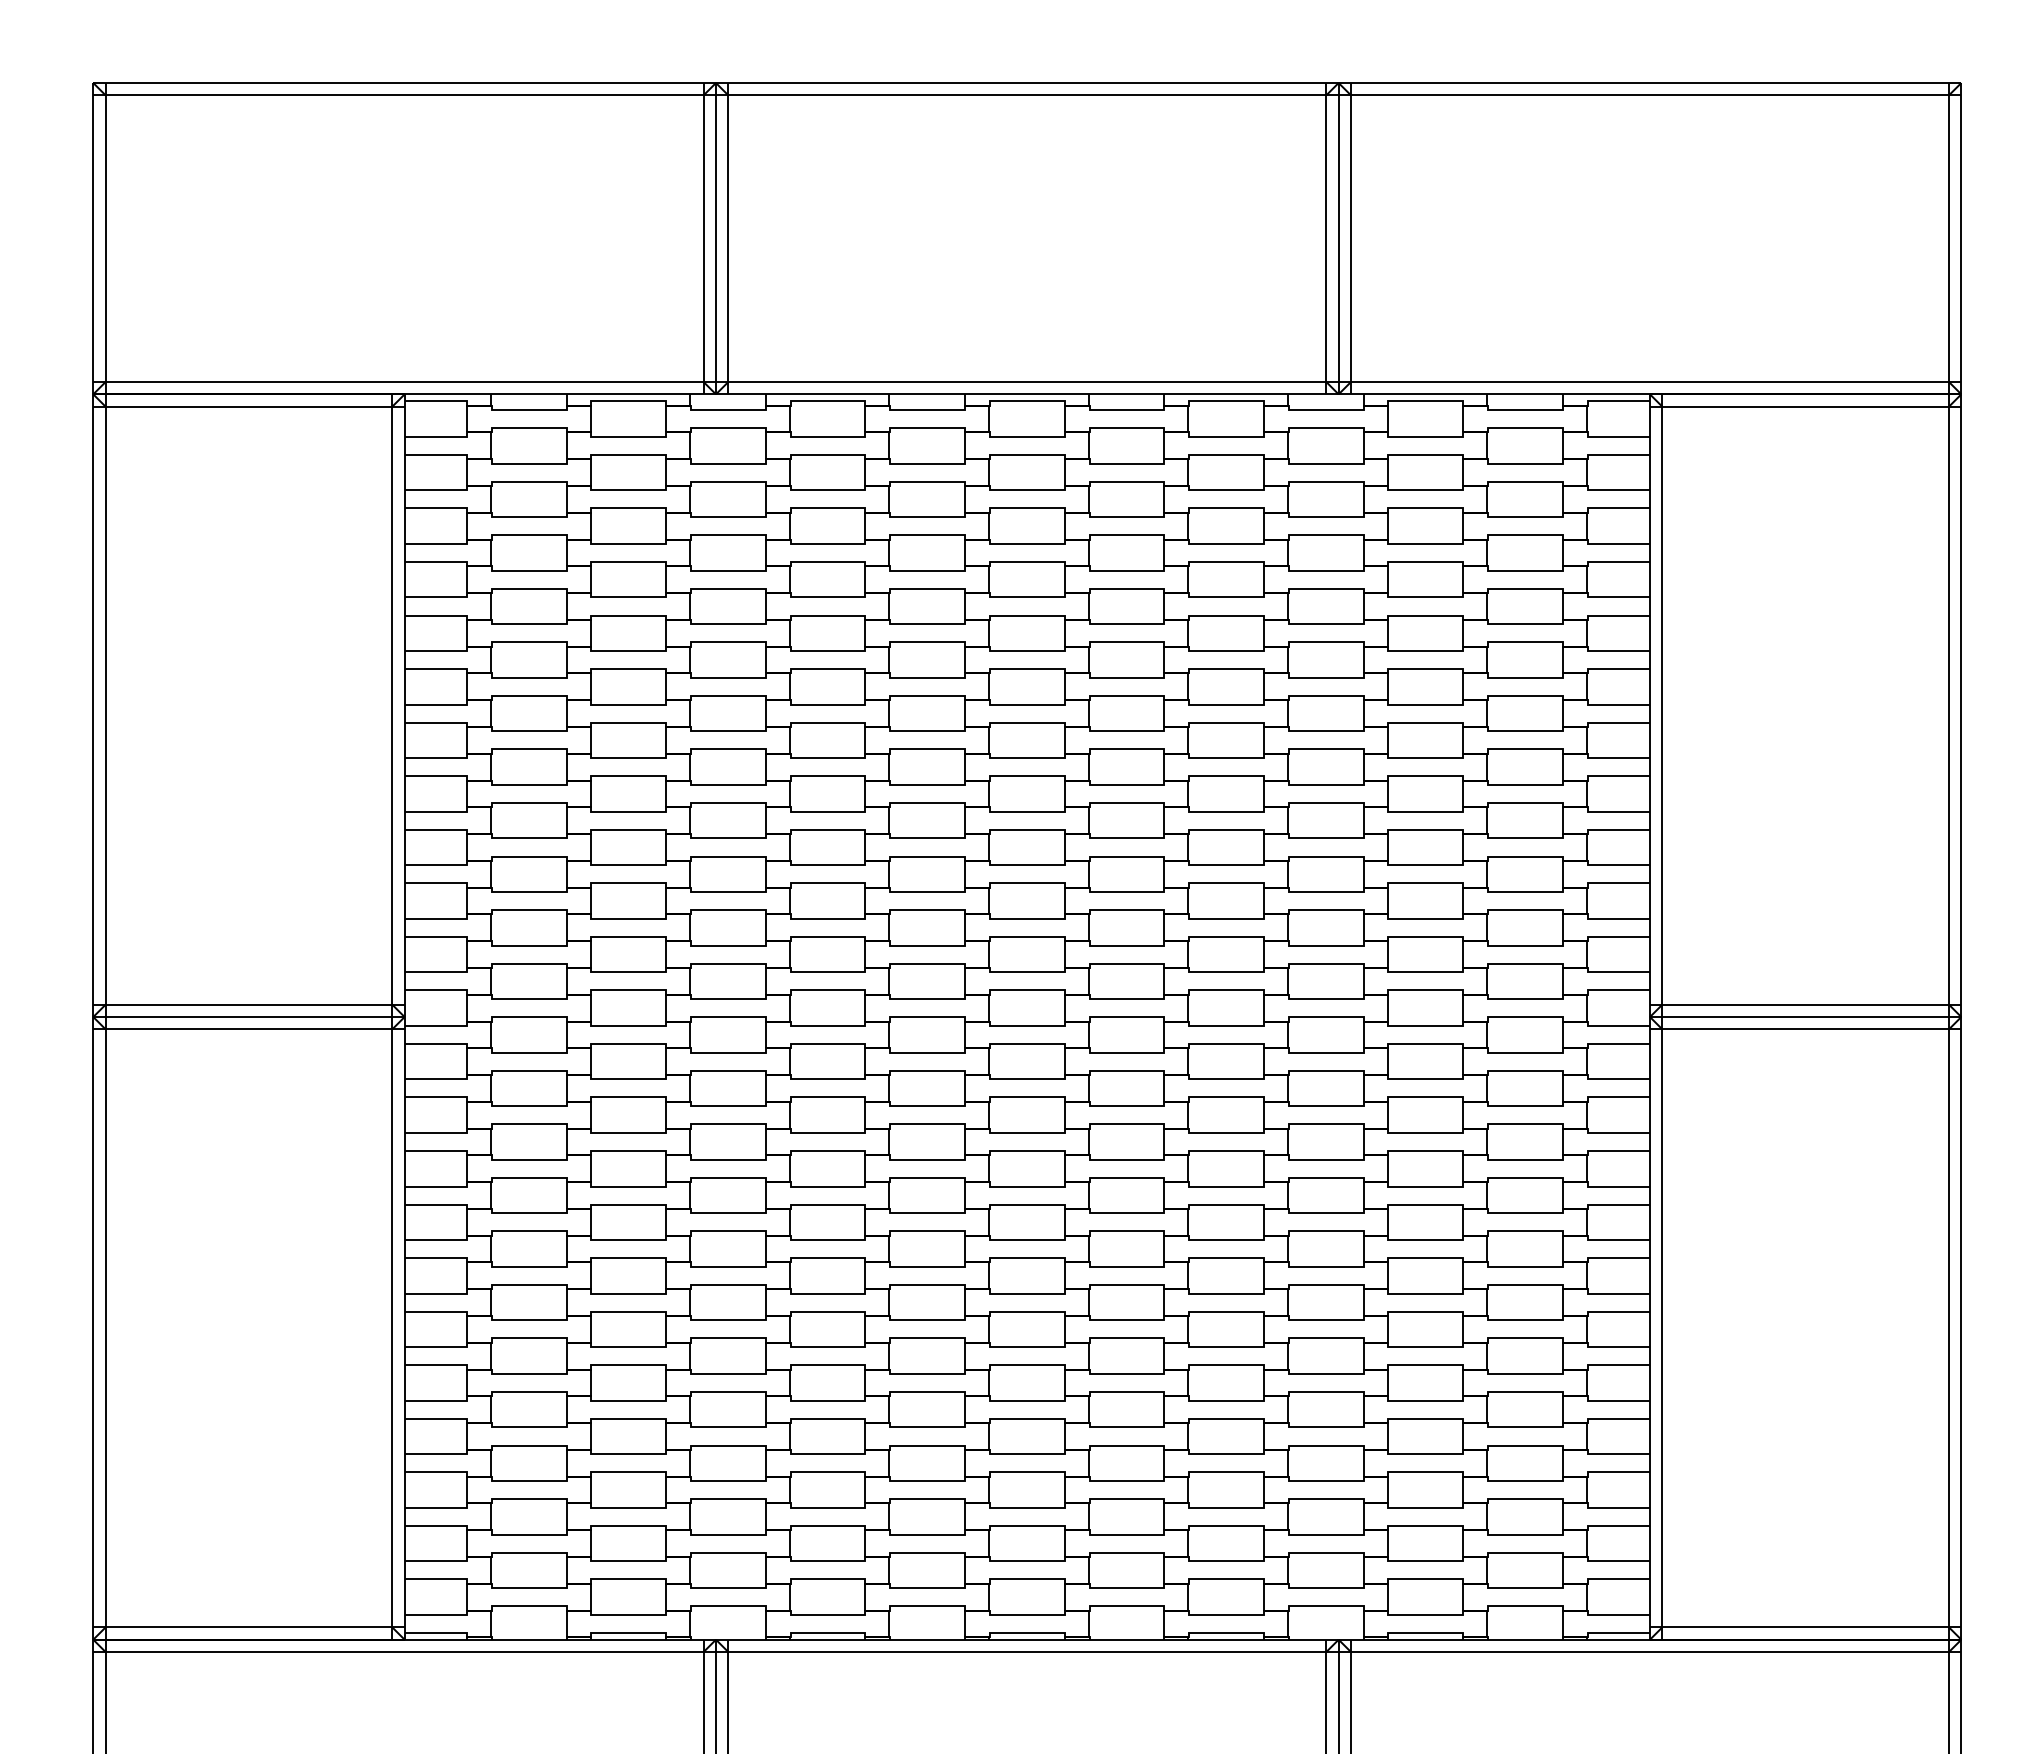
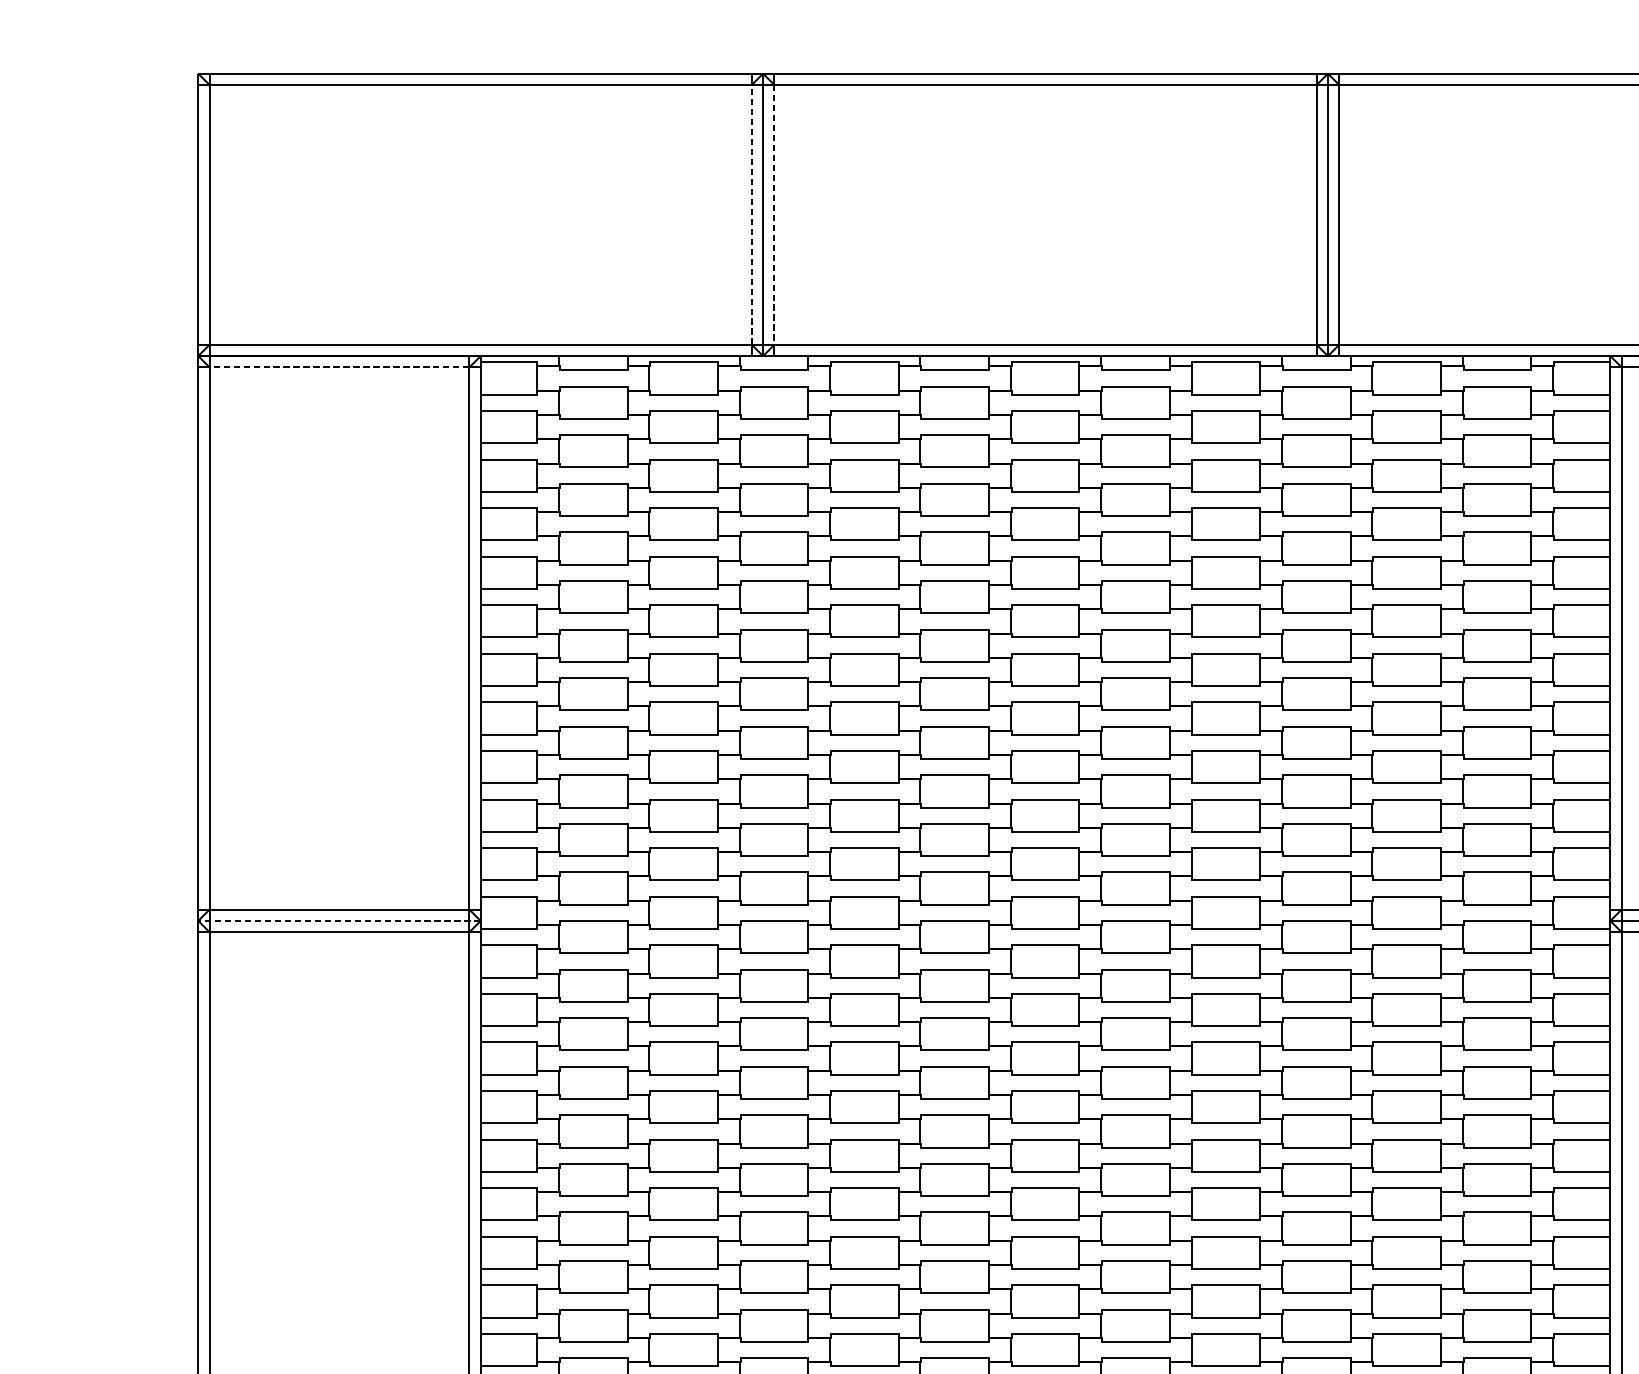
line: (703, 238) -> (751, 214), solid -> dashed
line: (728, 239) -> (774, 215), solid -> dashed
line: (248, 406) -> (339, 367), solid -> dashed
line: (248, 1017) -> (339, 921), solid -> dashed

